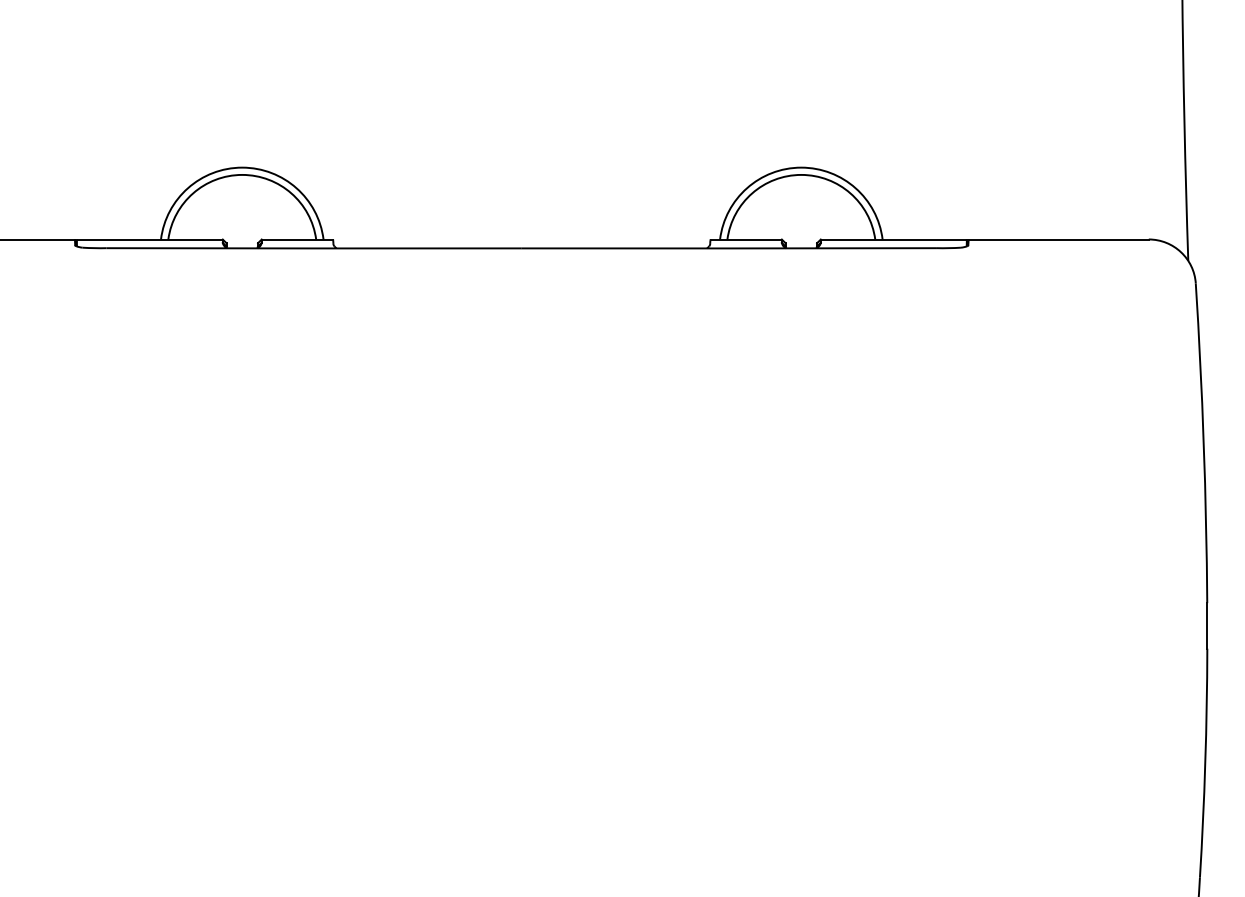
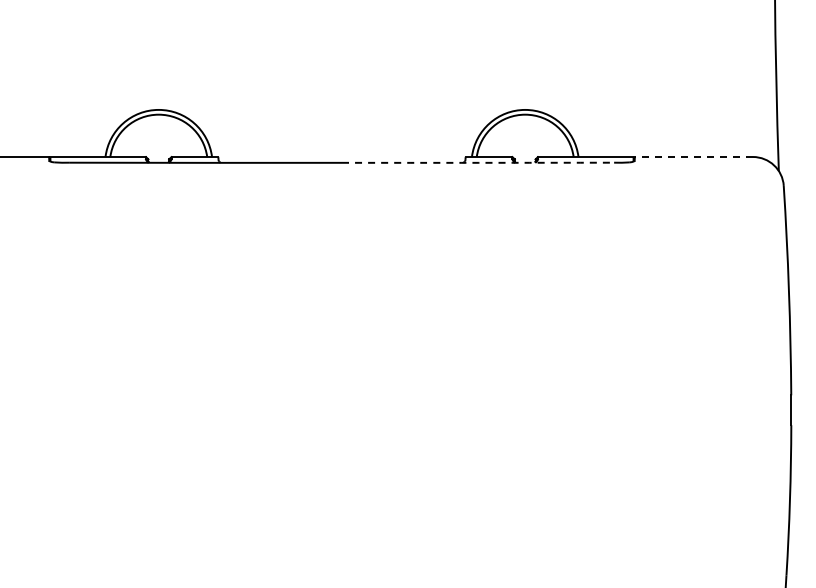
line: (1058, 240) -> (693, 157), solid -> dashed
arc: (730, 247) -> (478, 162), solid -> dashed

